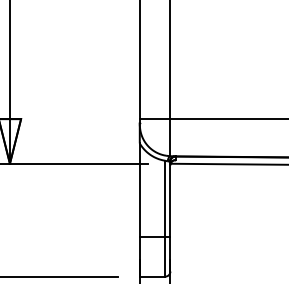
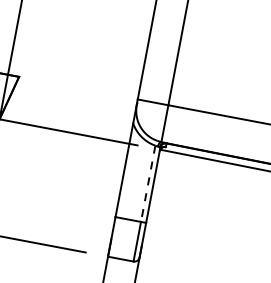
line: (165, 199) -> (148, 184), solid -> dashed

